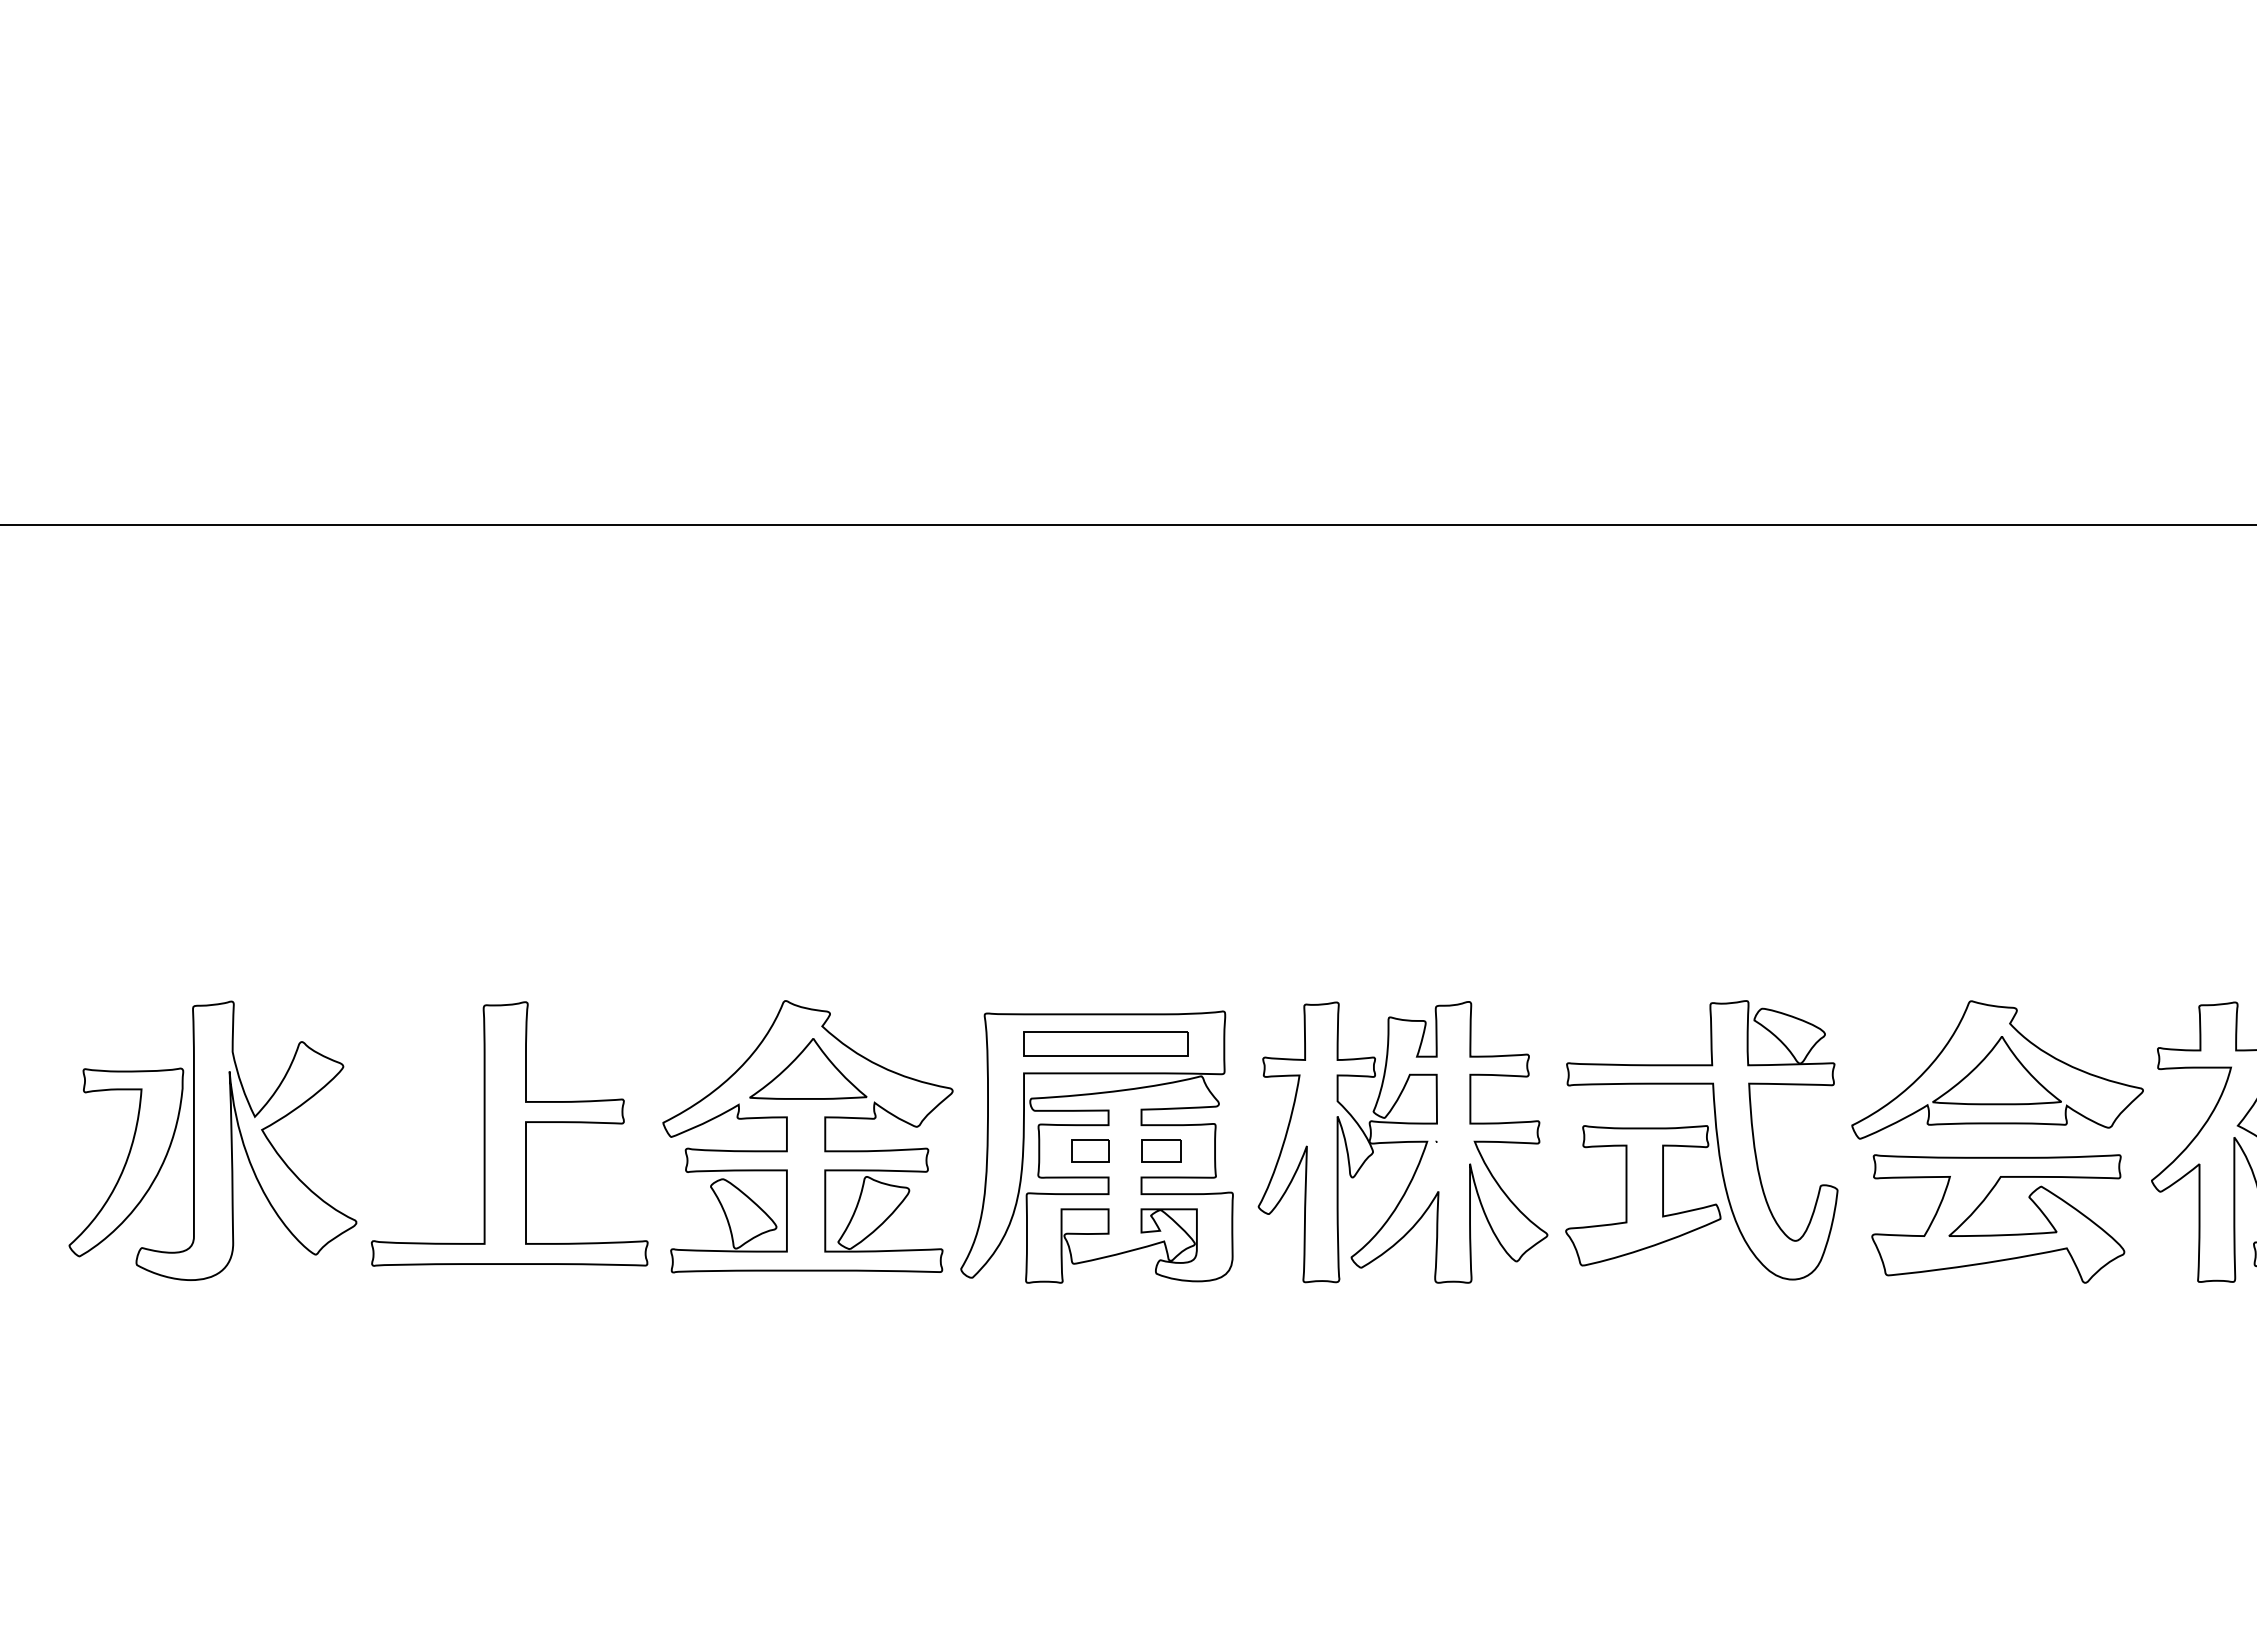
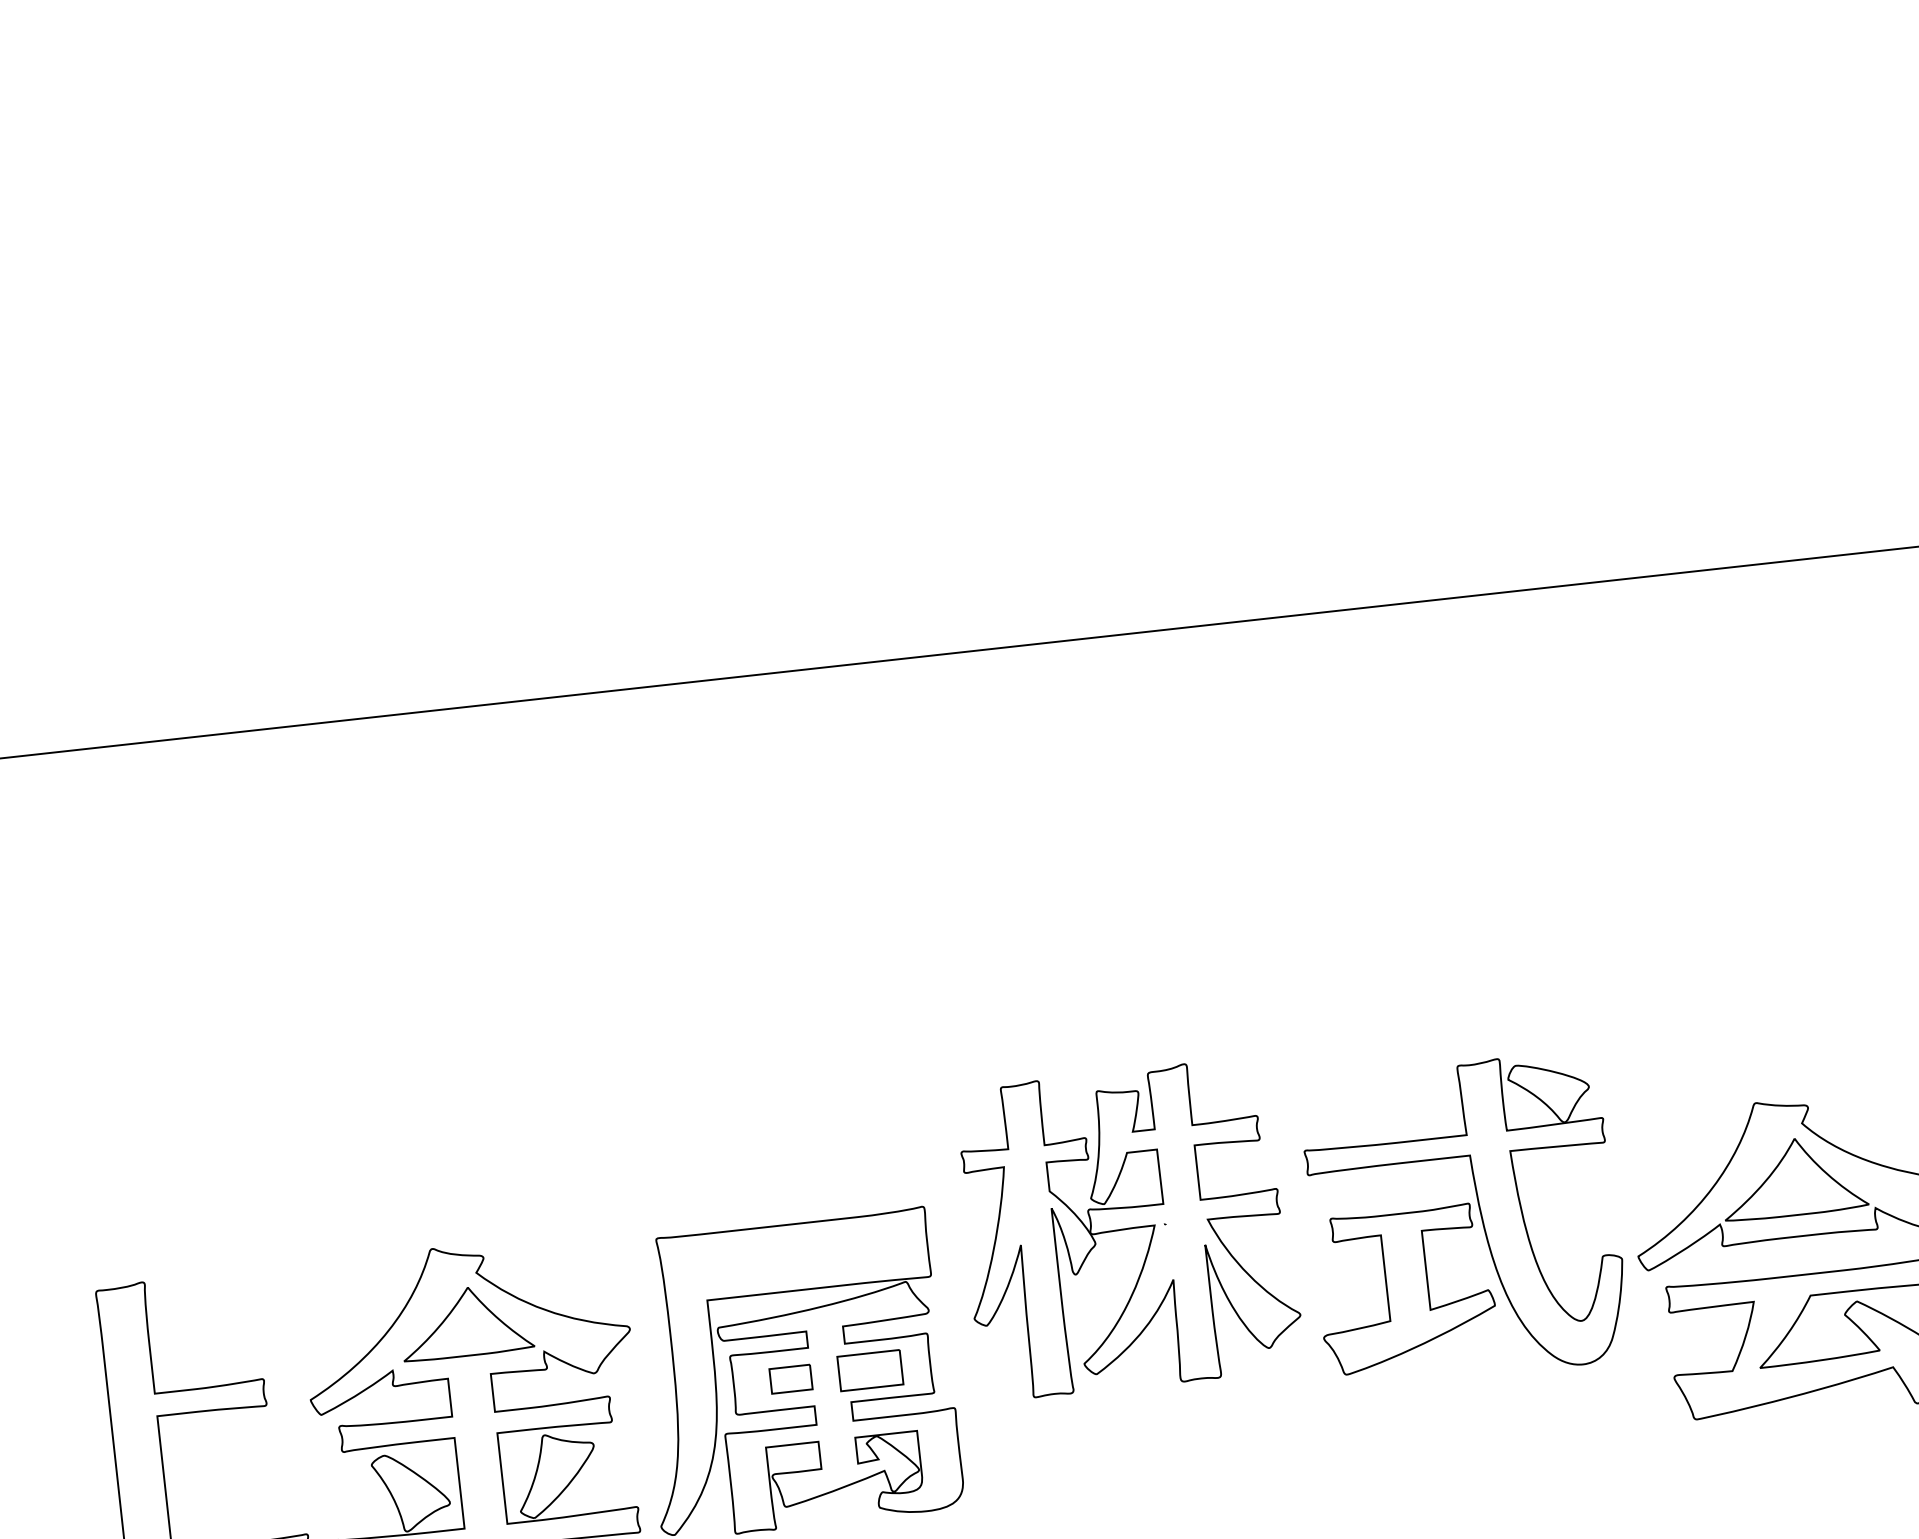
part: (1105, 1043) -> (794, 1257), removed
part: (1701, 1140) -> (1464, 1220), moved
part: (1402, 1142) -> (1127, 1229), moved
part: (1161, 1150) -> (870, 1369), size x1.4

